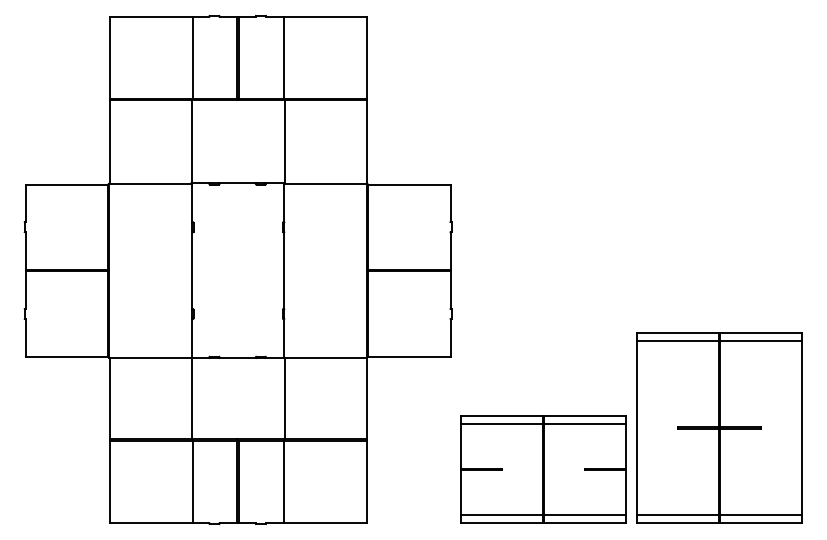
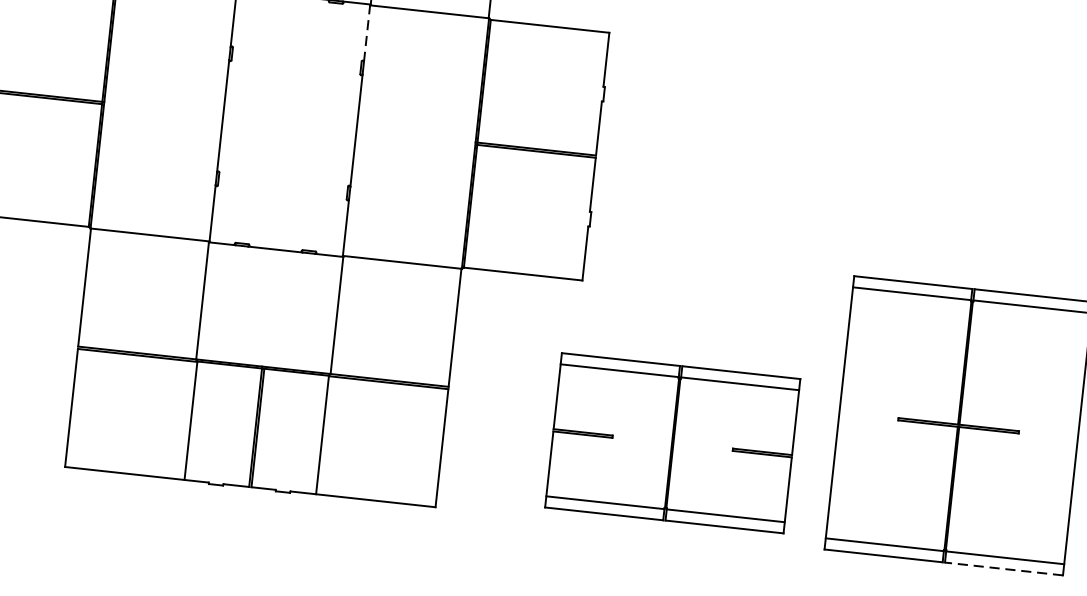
line: (284, 203) -> (367, 33), solid -> dashed
part: (543, 469) -> (672, 443), moved
line: (761, 523) -> (1004, 569), solid -> dashed

